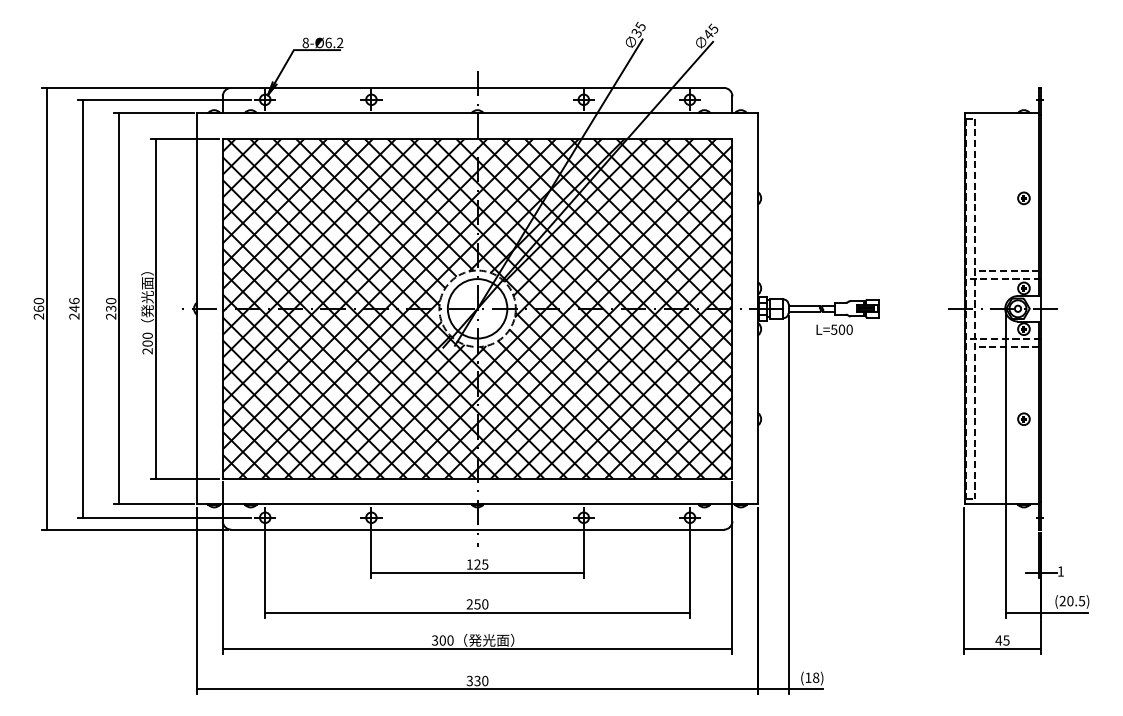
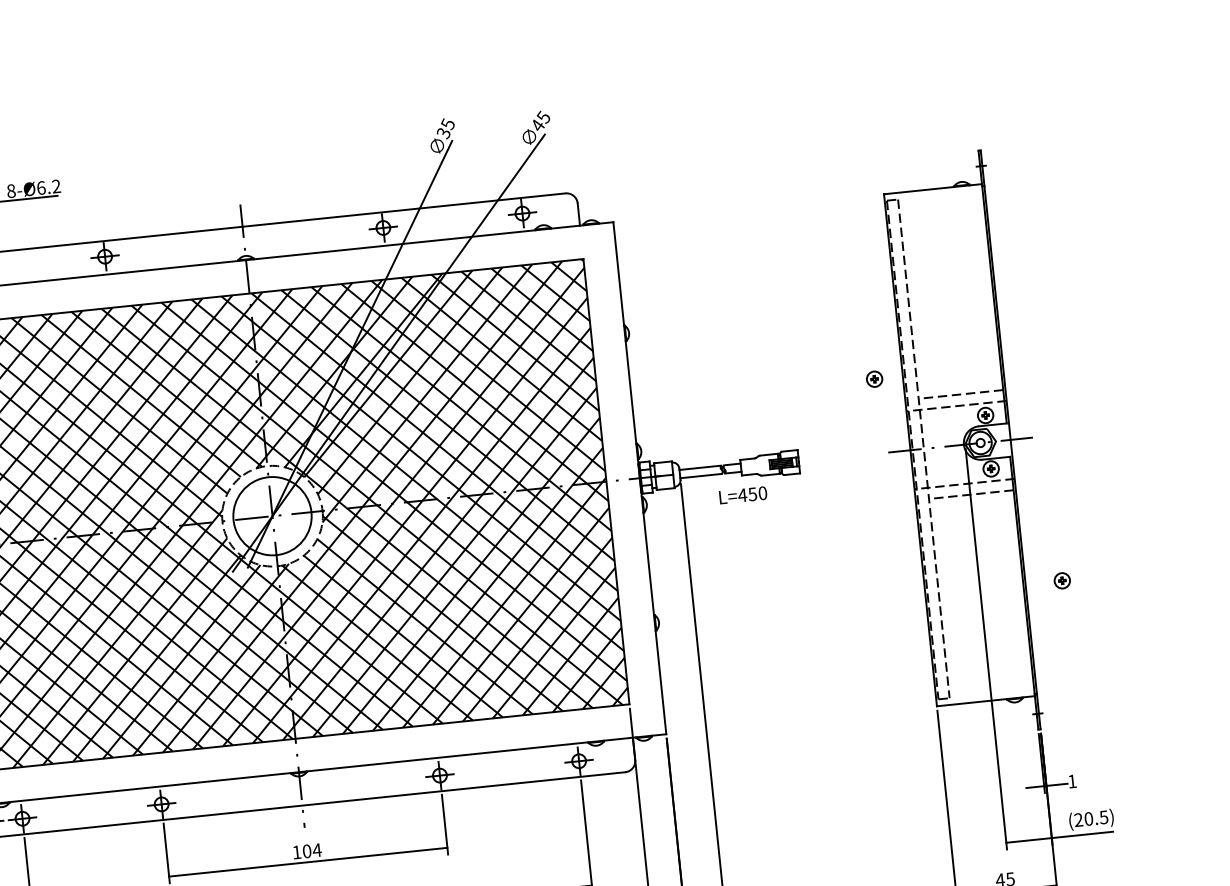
part: (1023, 198) -> (874, 379), moved
text: (837, 329) -> (746, 494), L=500 -> L=450
part: (1023, 418) -> (1061, 579), moved
text: (481, 564) -> (312, 850), 125 -> 104

